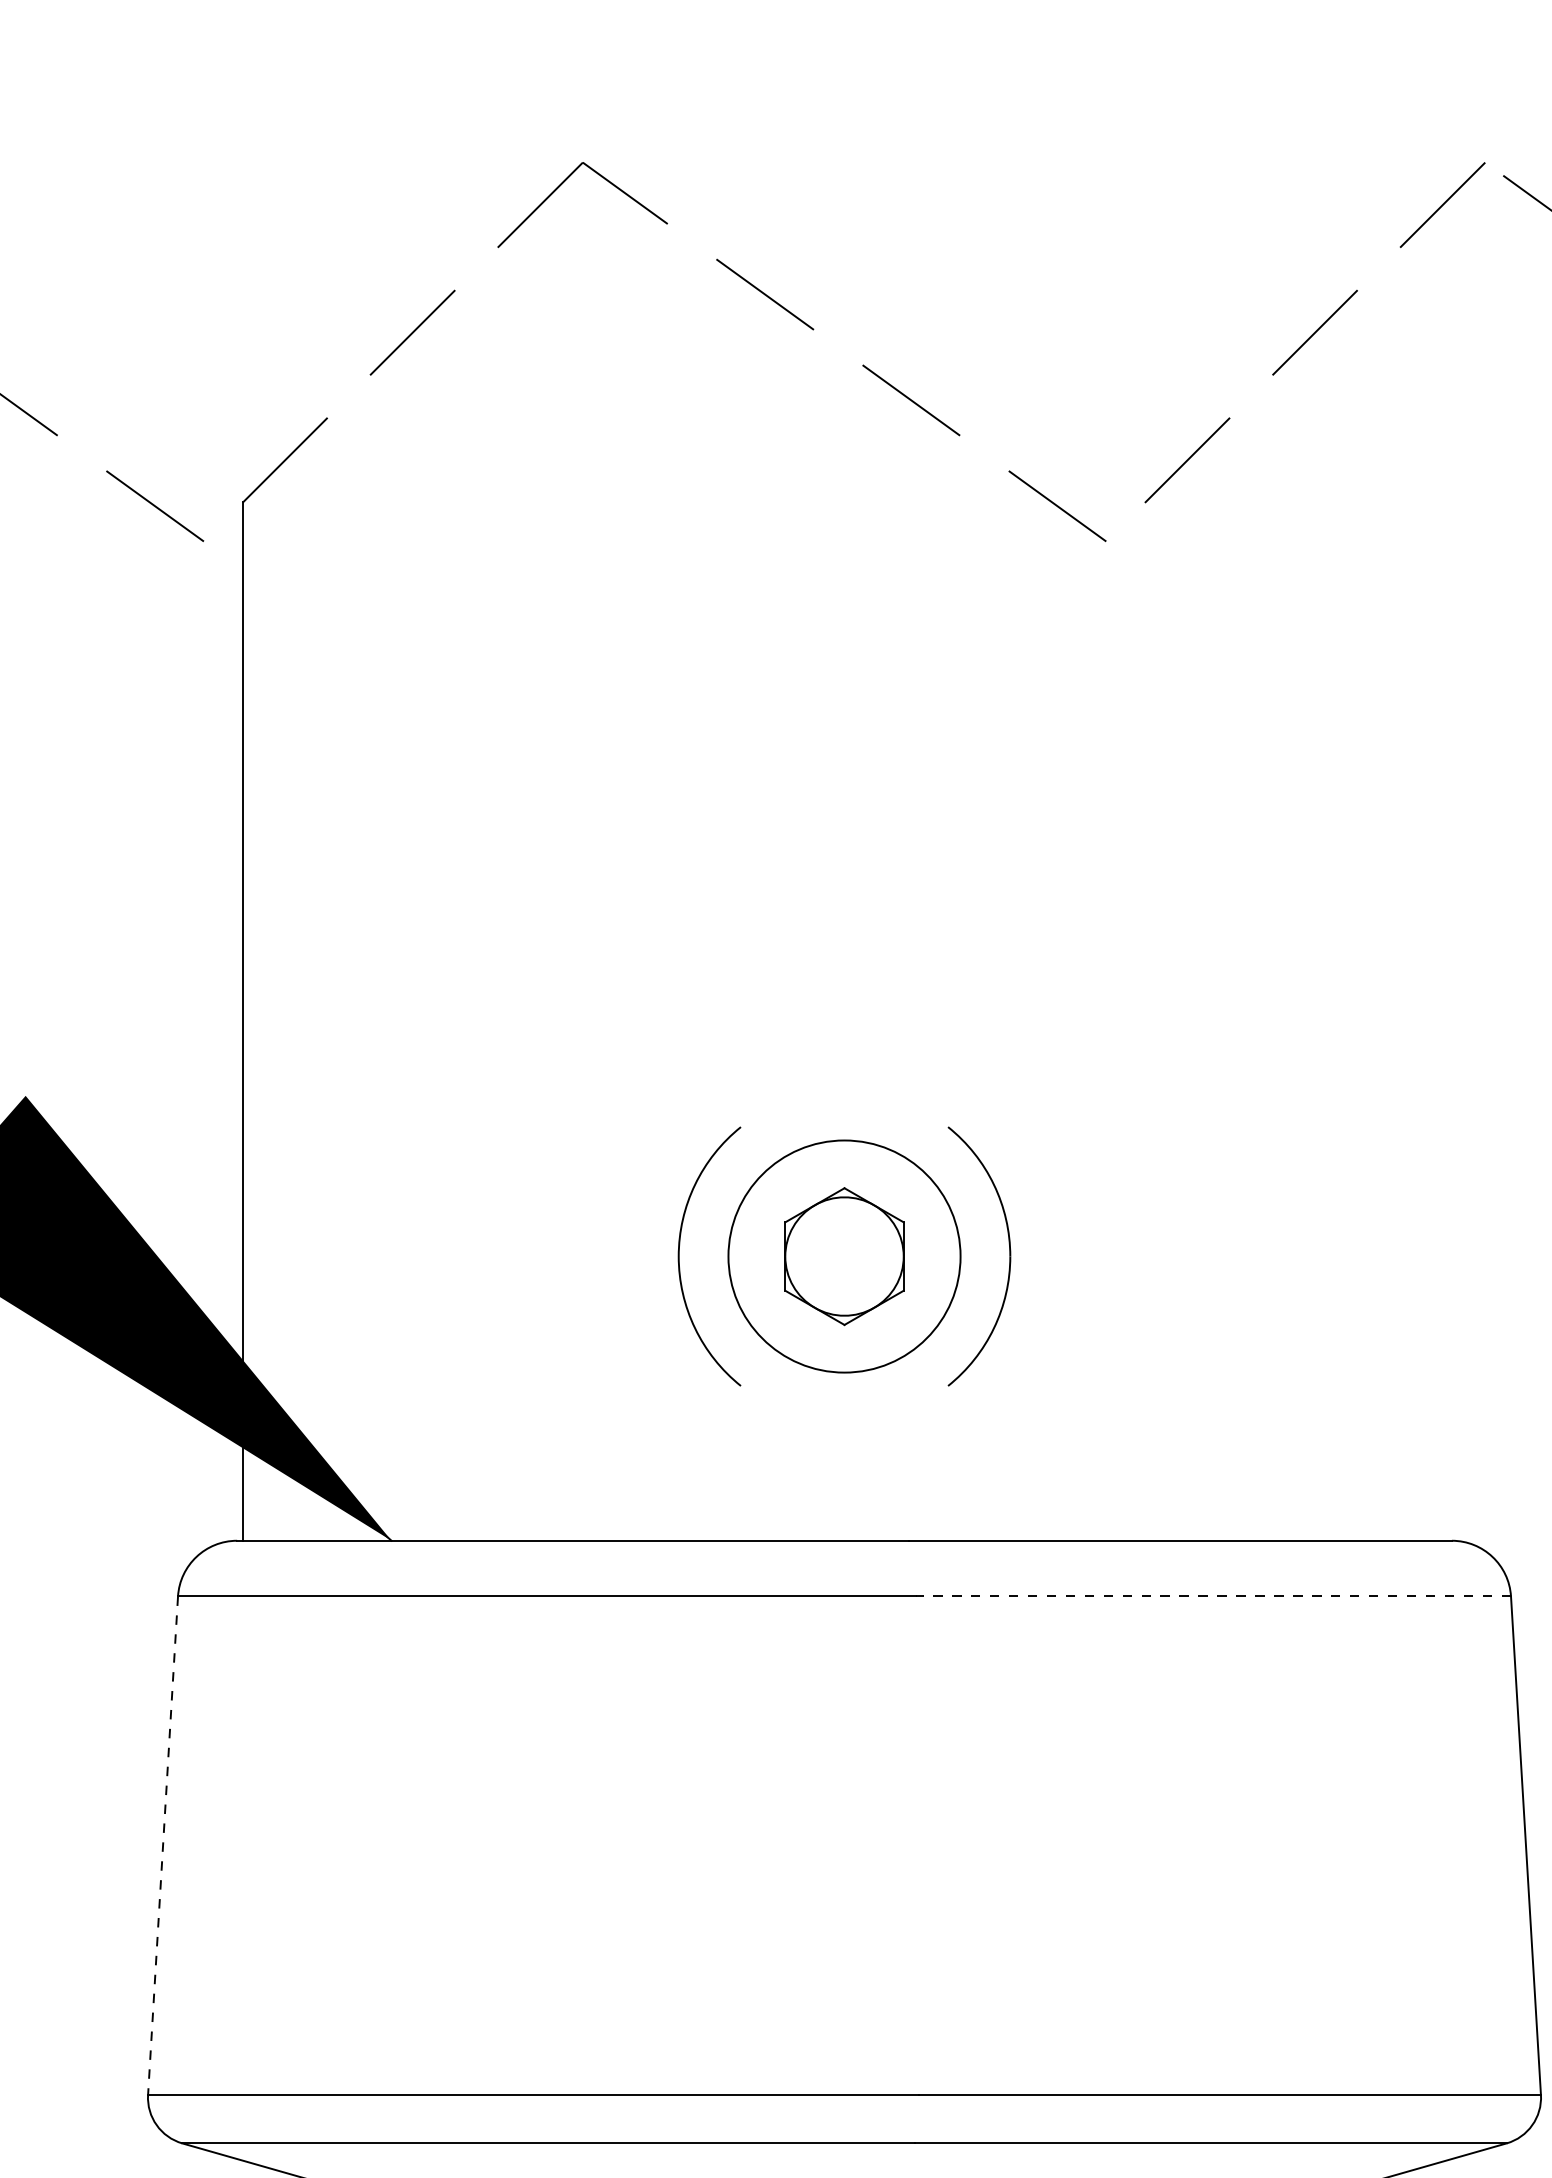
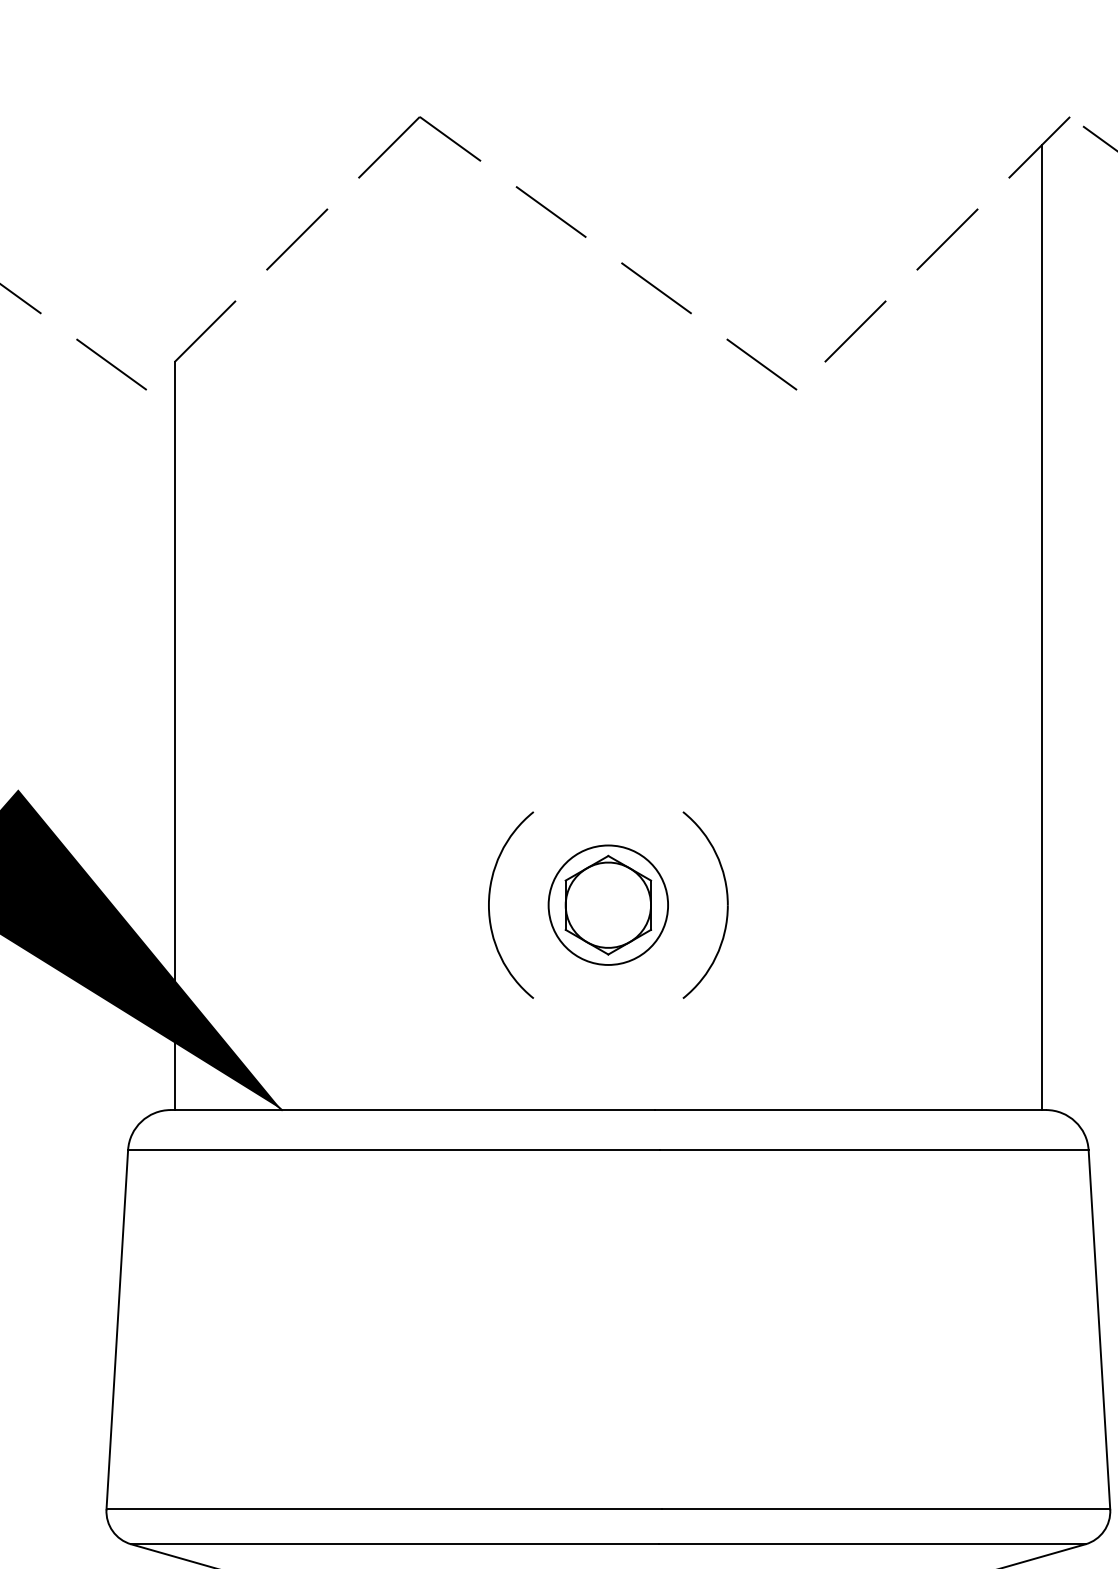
line: (1446, 870) -> (1042, 627), added
circle: (844, 1256) -> (608, 905), size x0.71
line: (1213, 1596) -> (874, 1150), dashed -> solid
line: (163, 1845) -> (117, 1329), dashed -> solid

